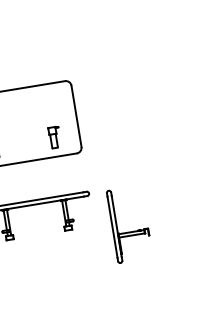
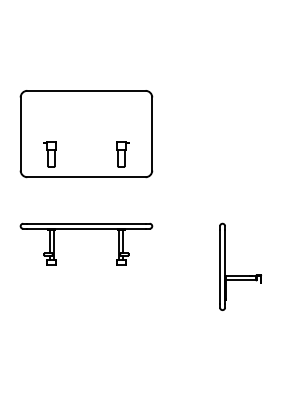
part: (130, 231) -> (240, 275), moved

